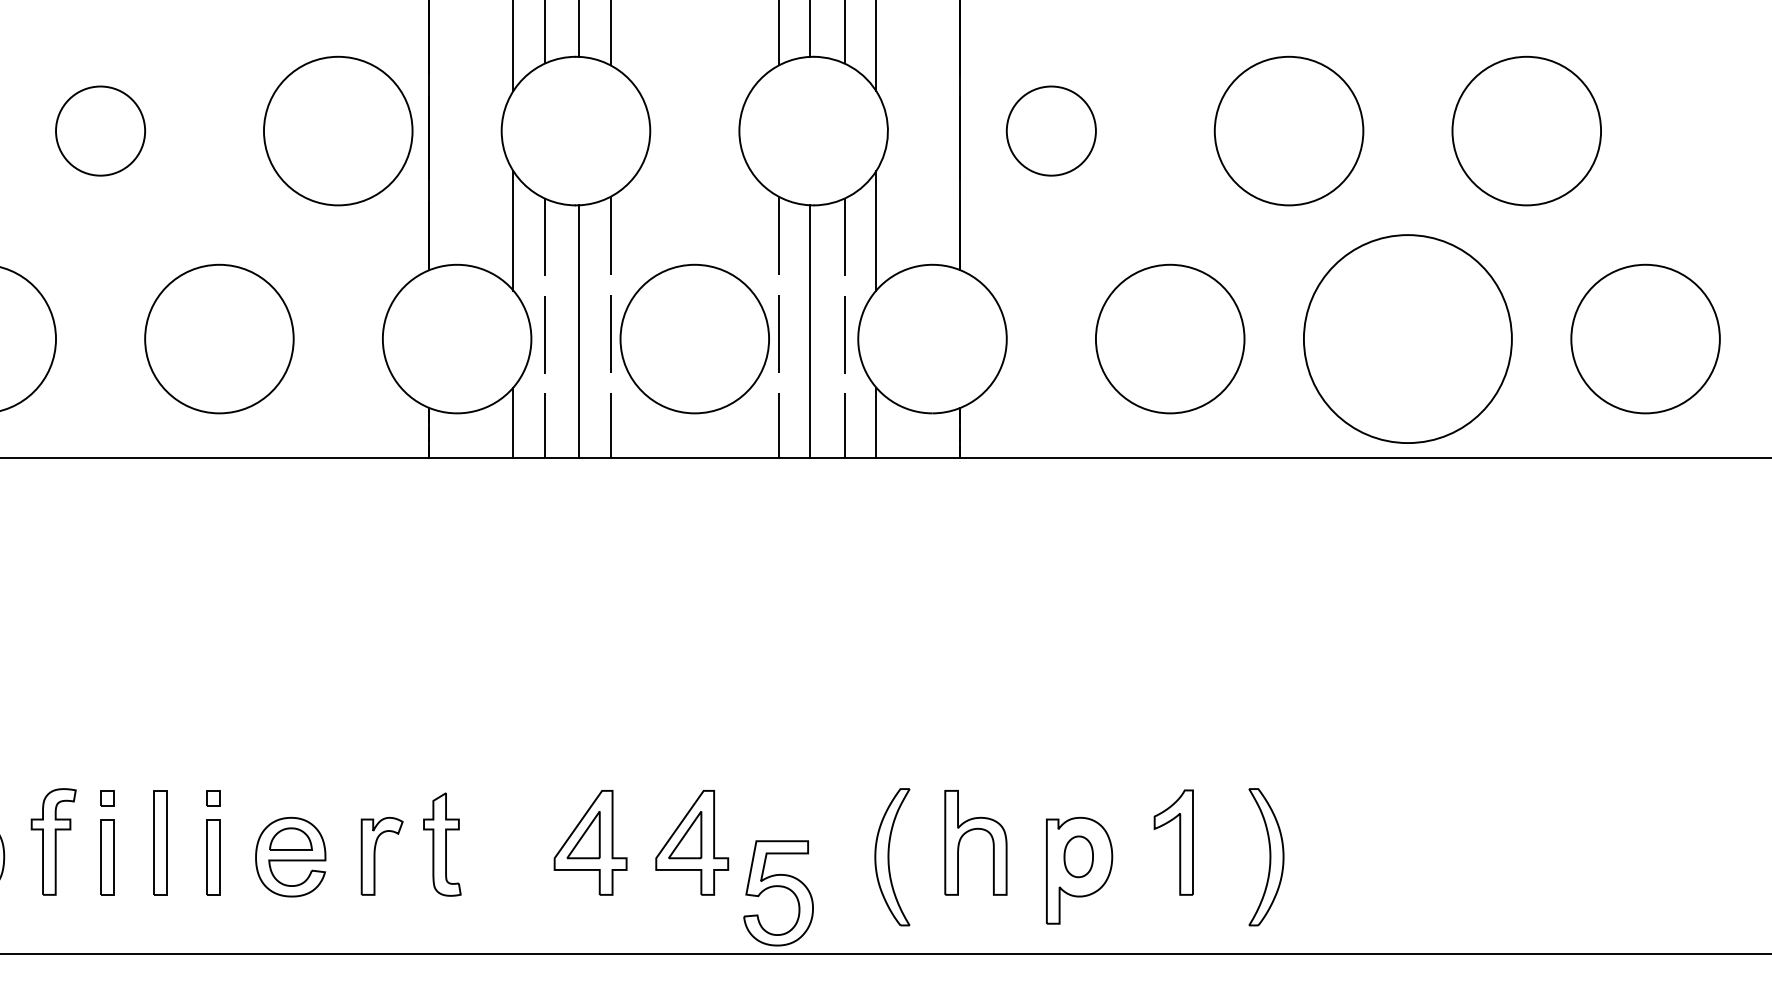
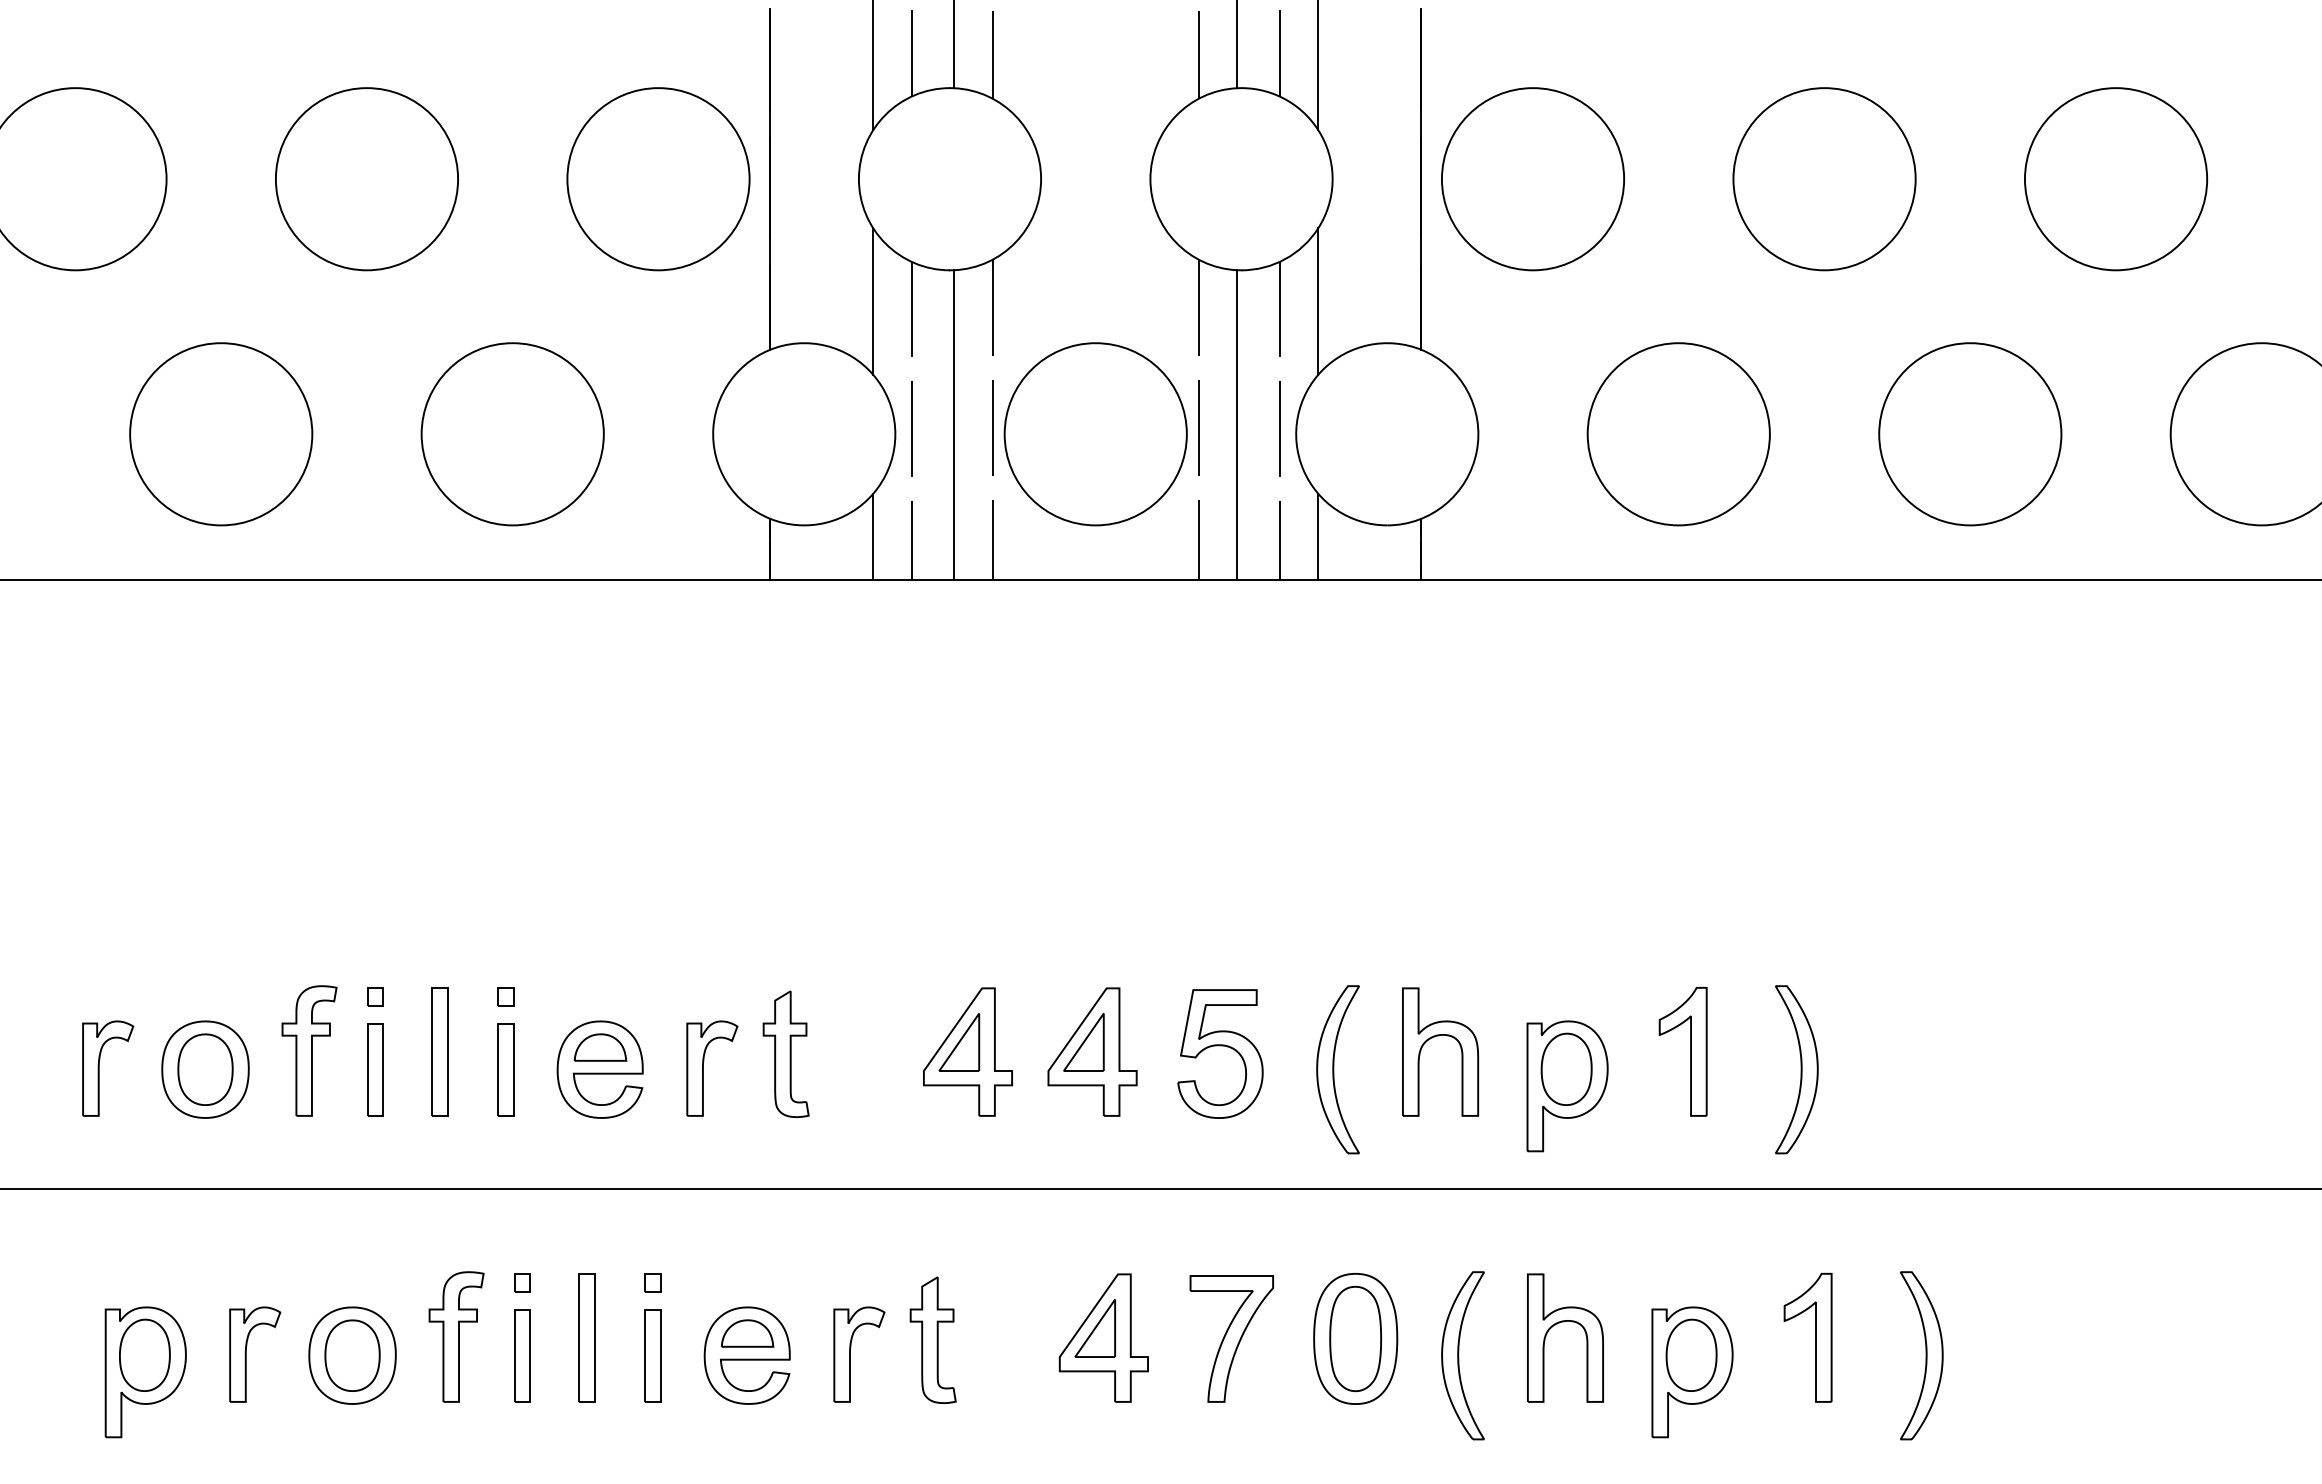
circle: (100, 131) -> (366, 179), size x1.67
circle: (1050, 131) -> (1532, 179), size x1.67
circle: (1408, 339) -> (1970, 434), size x0.71
part: (1078, 856) -> (1566, 1068), size x1.43
part: (778, 887) -> (1220, 1046), moved

